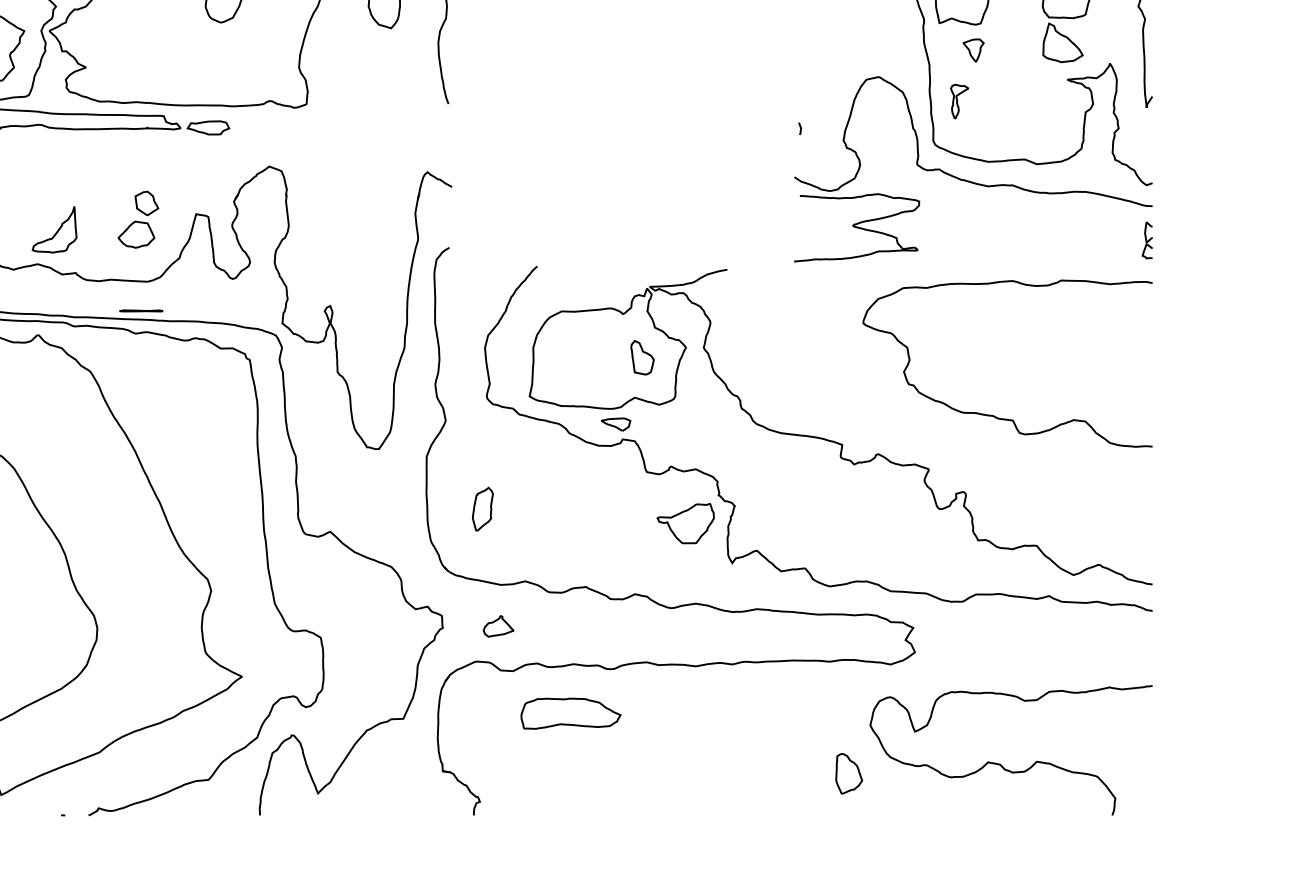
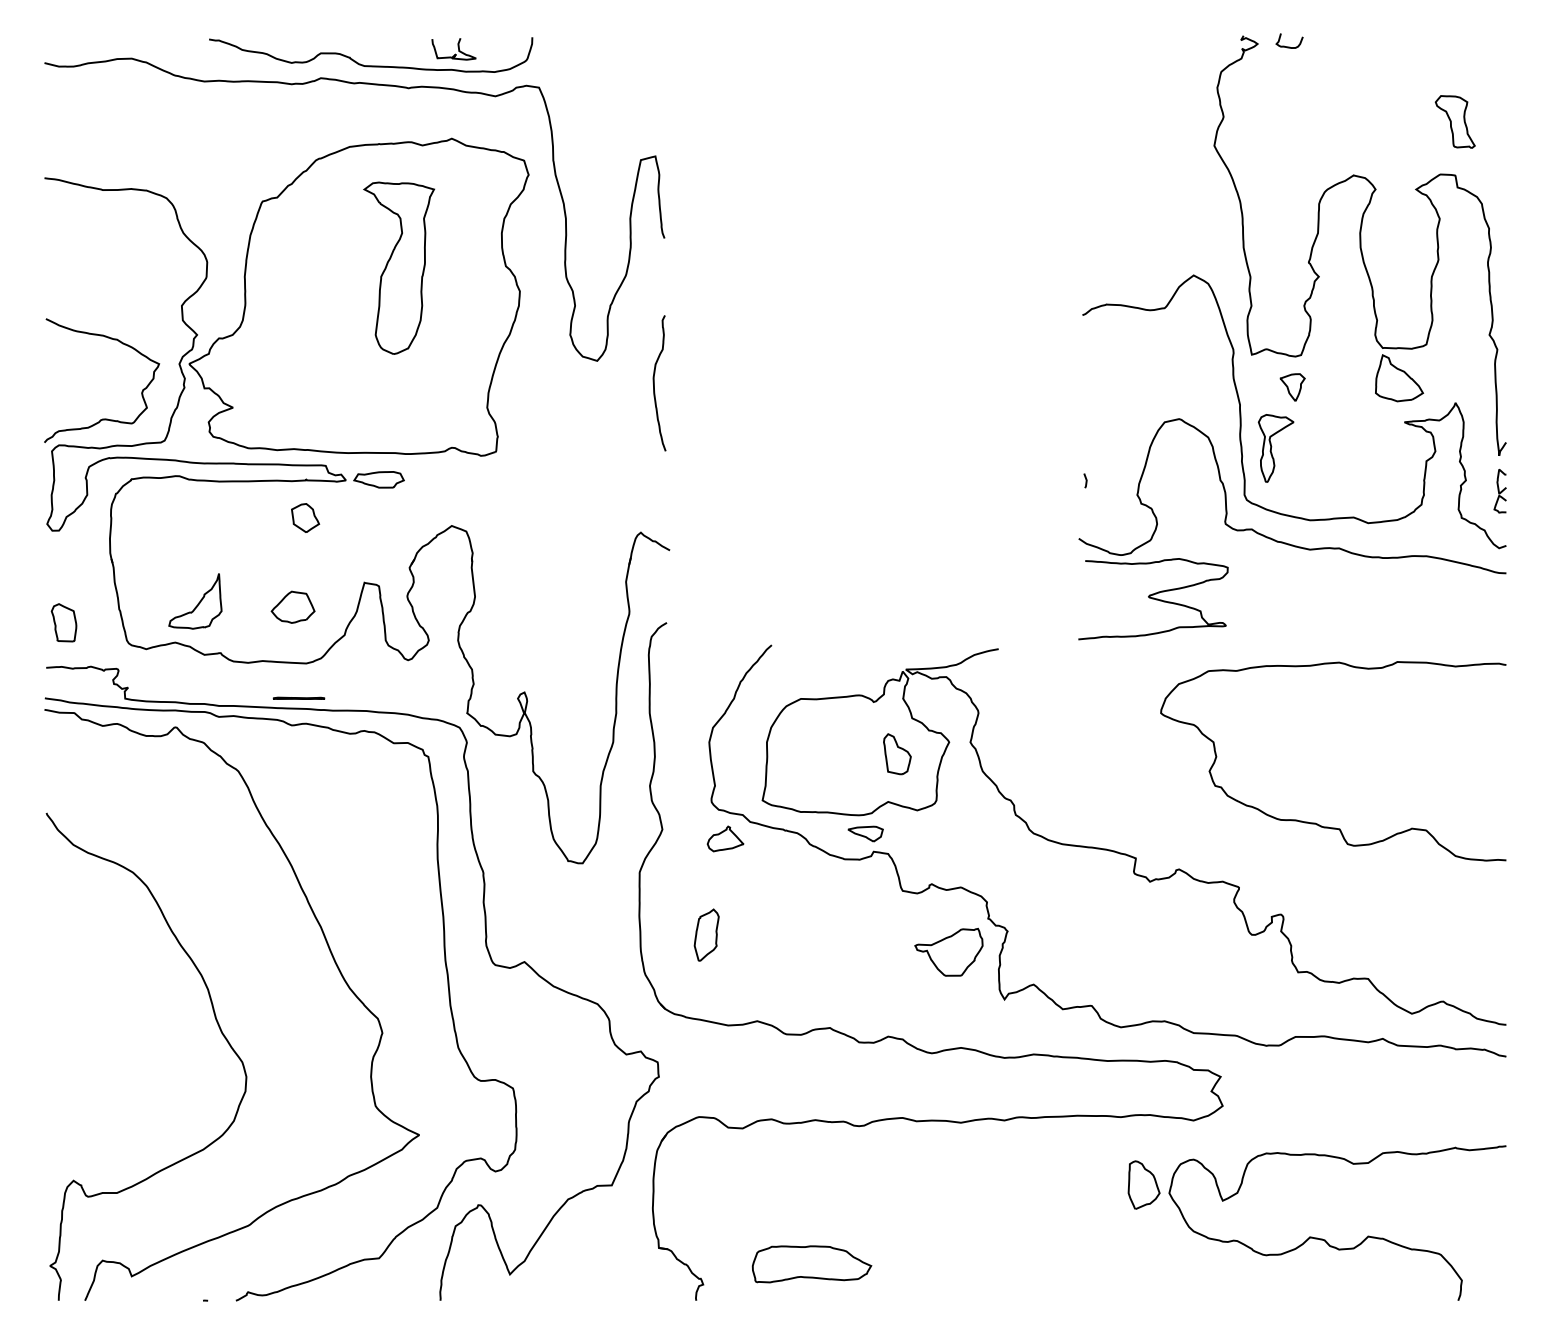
part: (959, 101) -> (1275, 448), size x1.67
part: (146, 203) -> (305, 517), moved
part: (1146, 240) -> (1499, 491), moved
part: (498, 625) -> (725, 838), moved
part: (570, 713) -> (811, 1264), moved
part: (848, 773) -> (1143, 1184), moved

